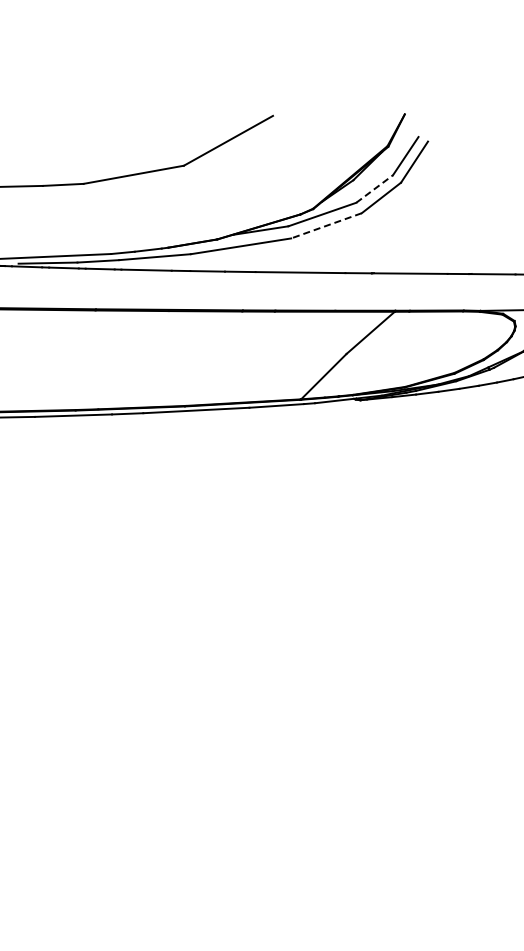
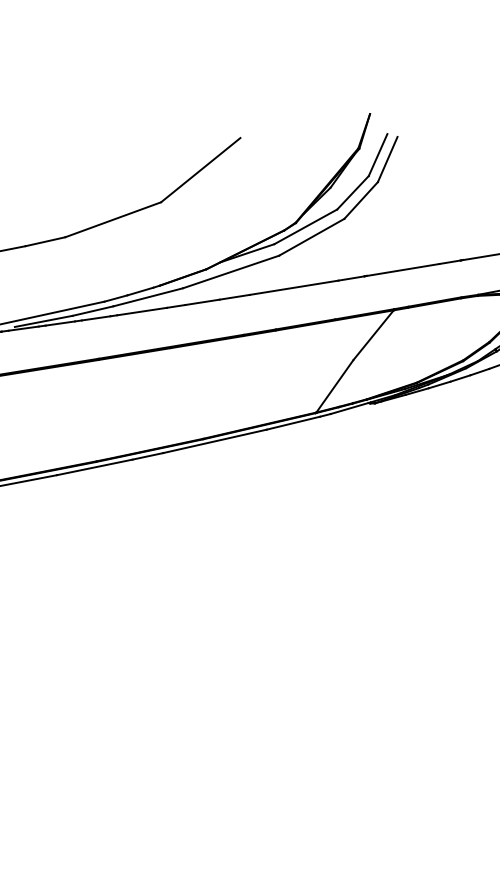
line: (374, 189) -> (352, 193), dashed -> solid
line: (325, 226) -> (310, 238), dashed -> solid

